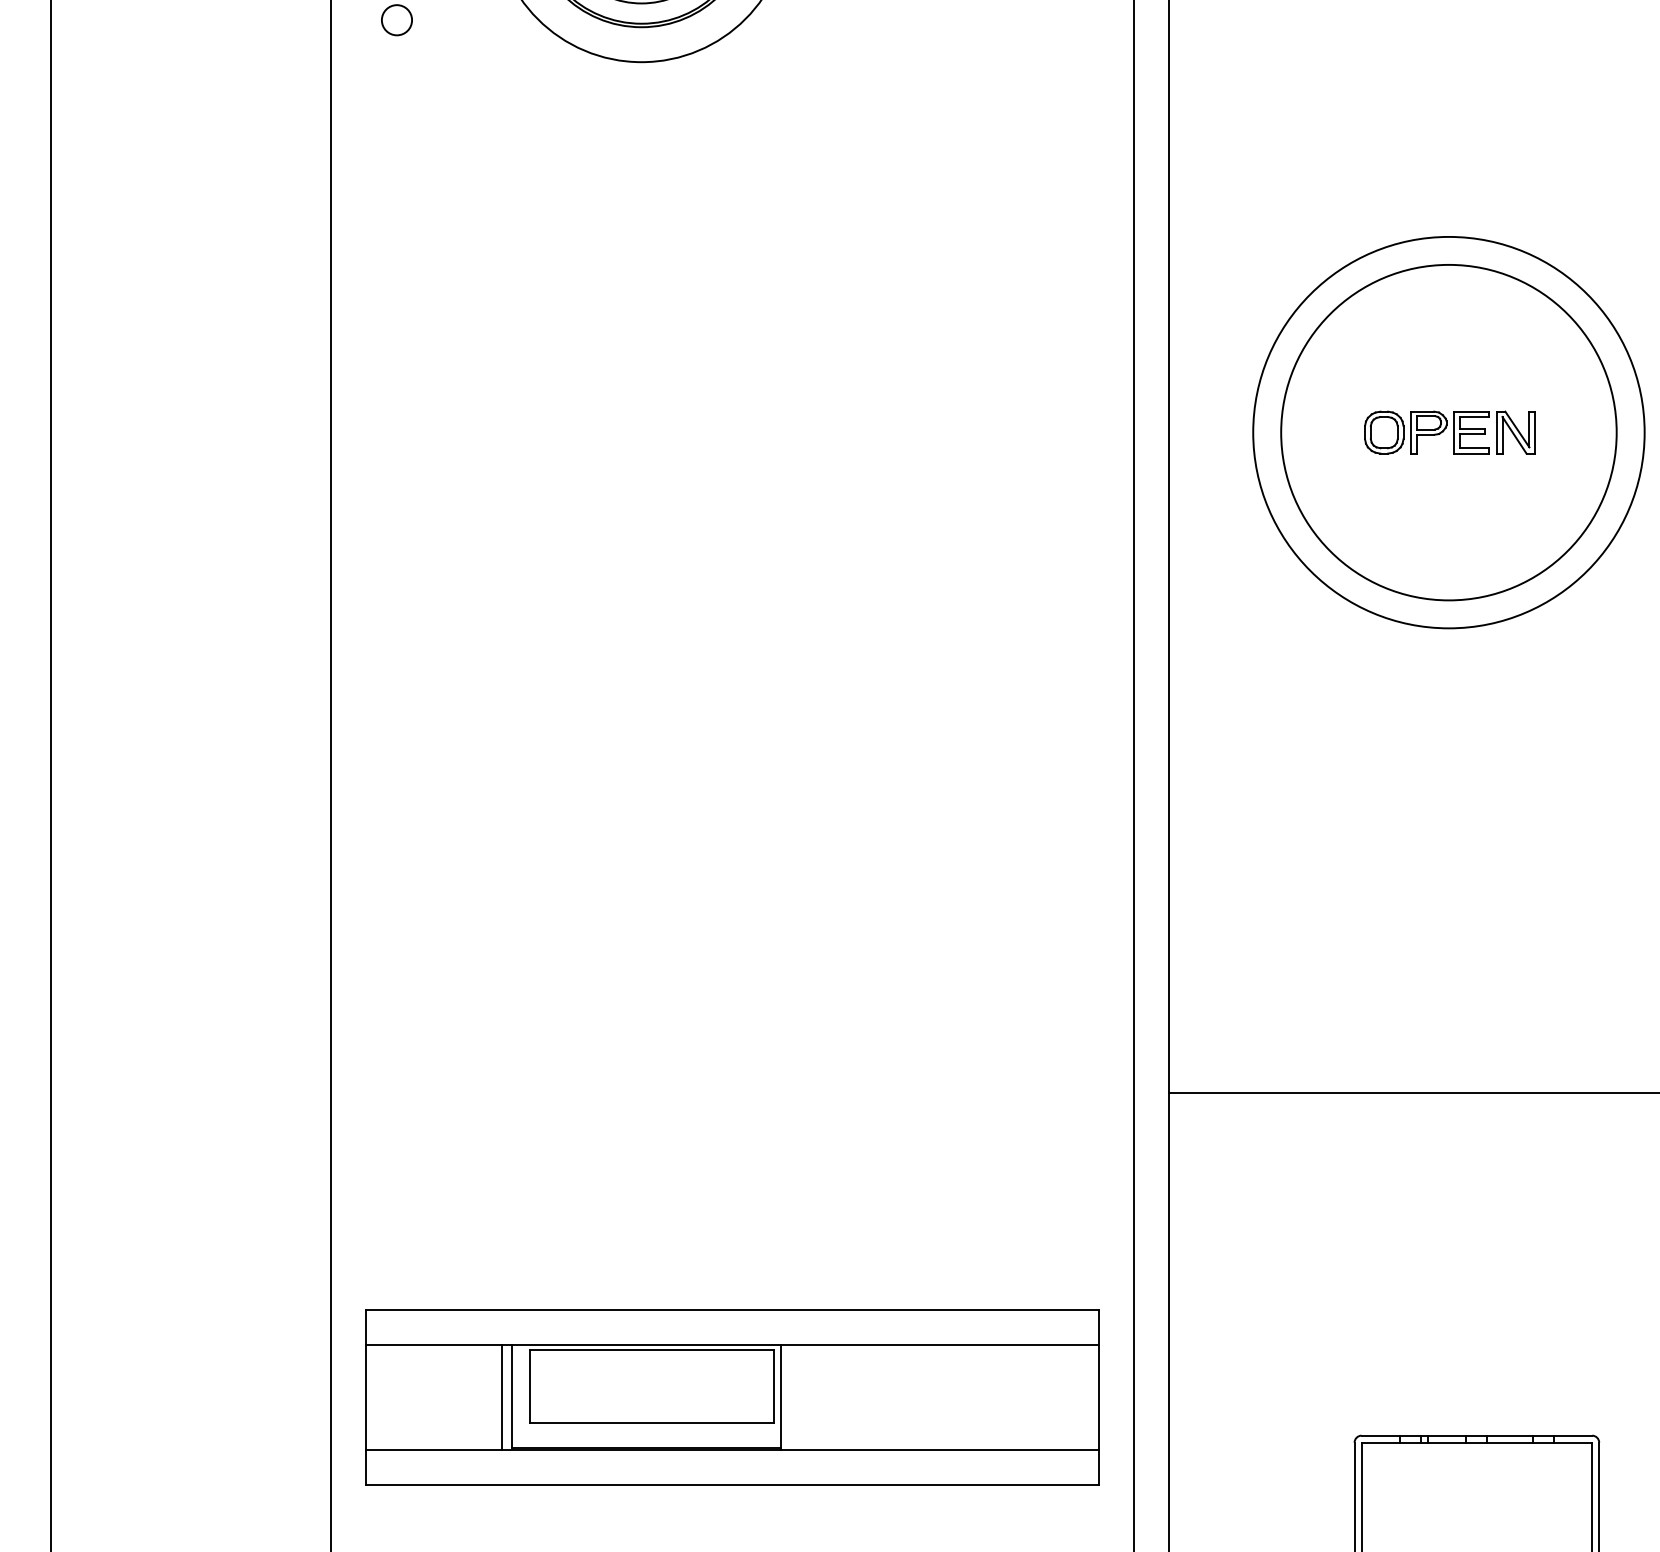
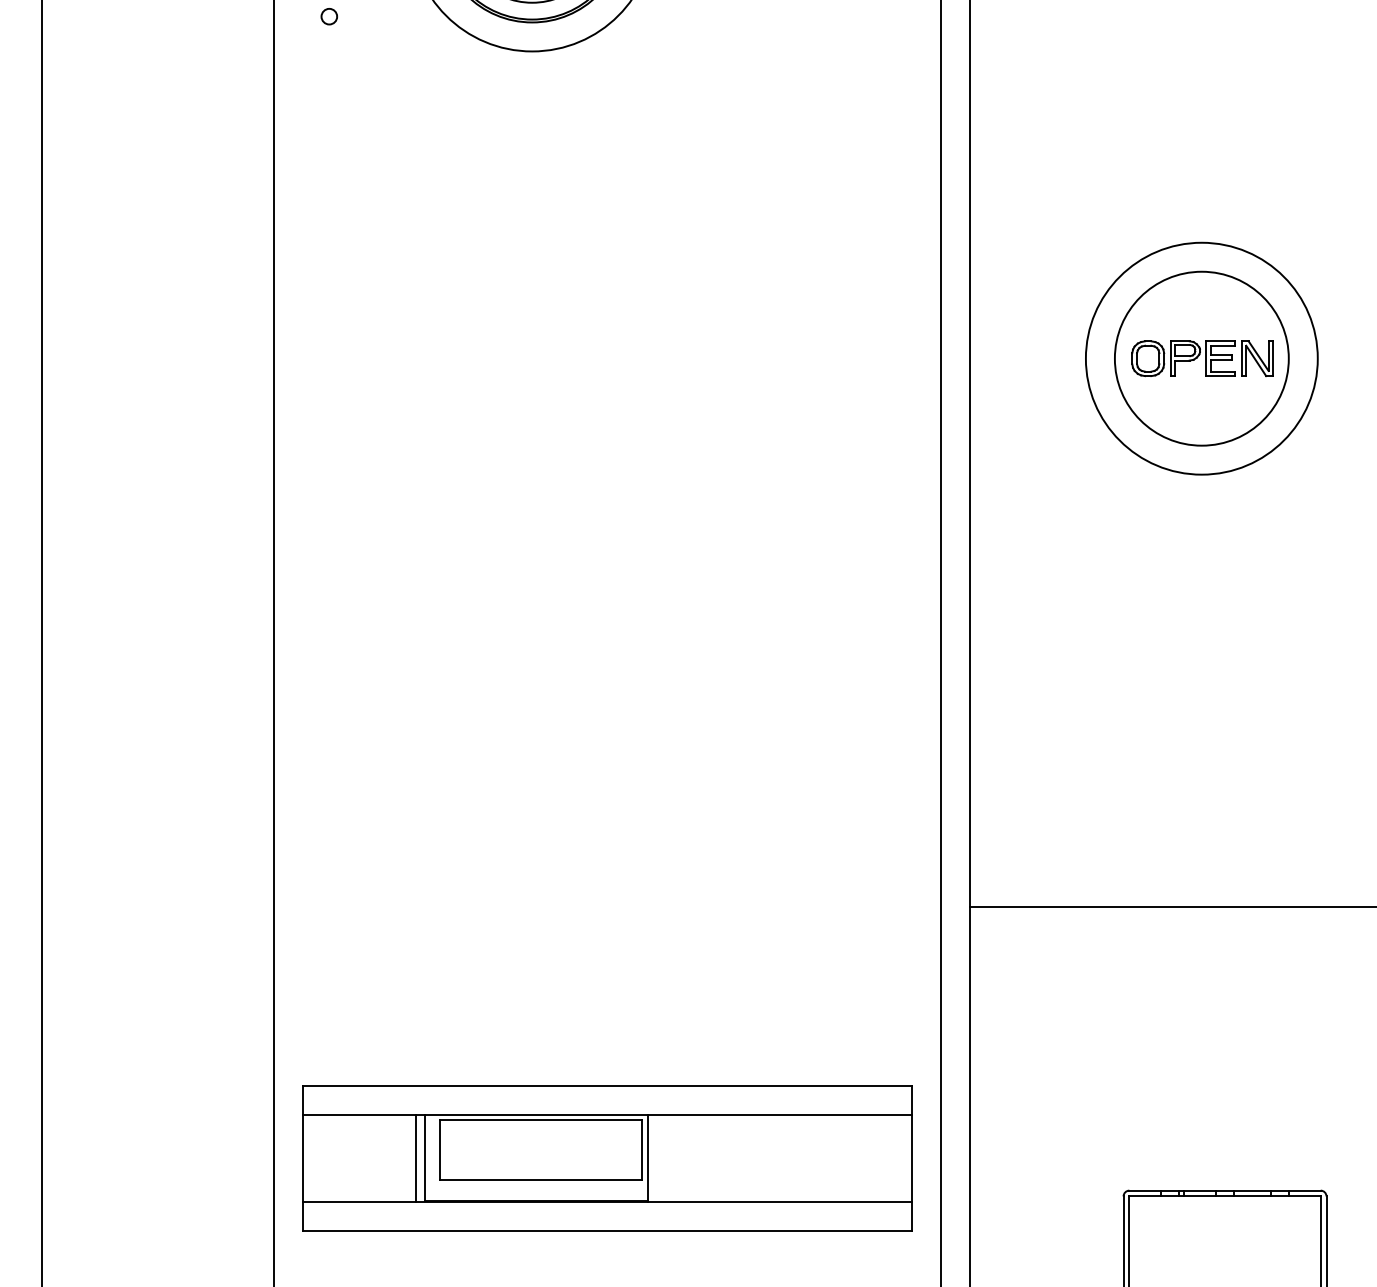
circle: (396, 19) -> (328, 16), size x0.62
circle: (1448, 432) -> (1201, 358), size x0.62
circle: (1448, 432) -> (1201, 358), size x0.71

